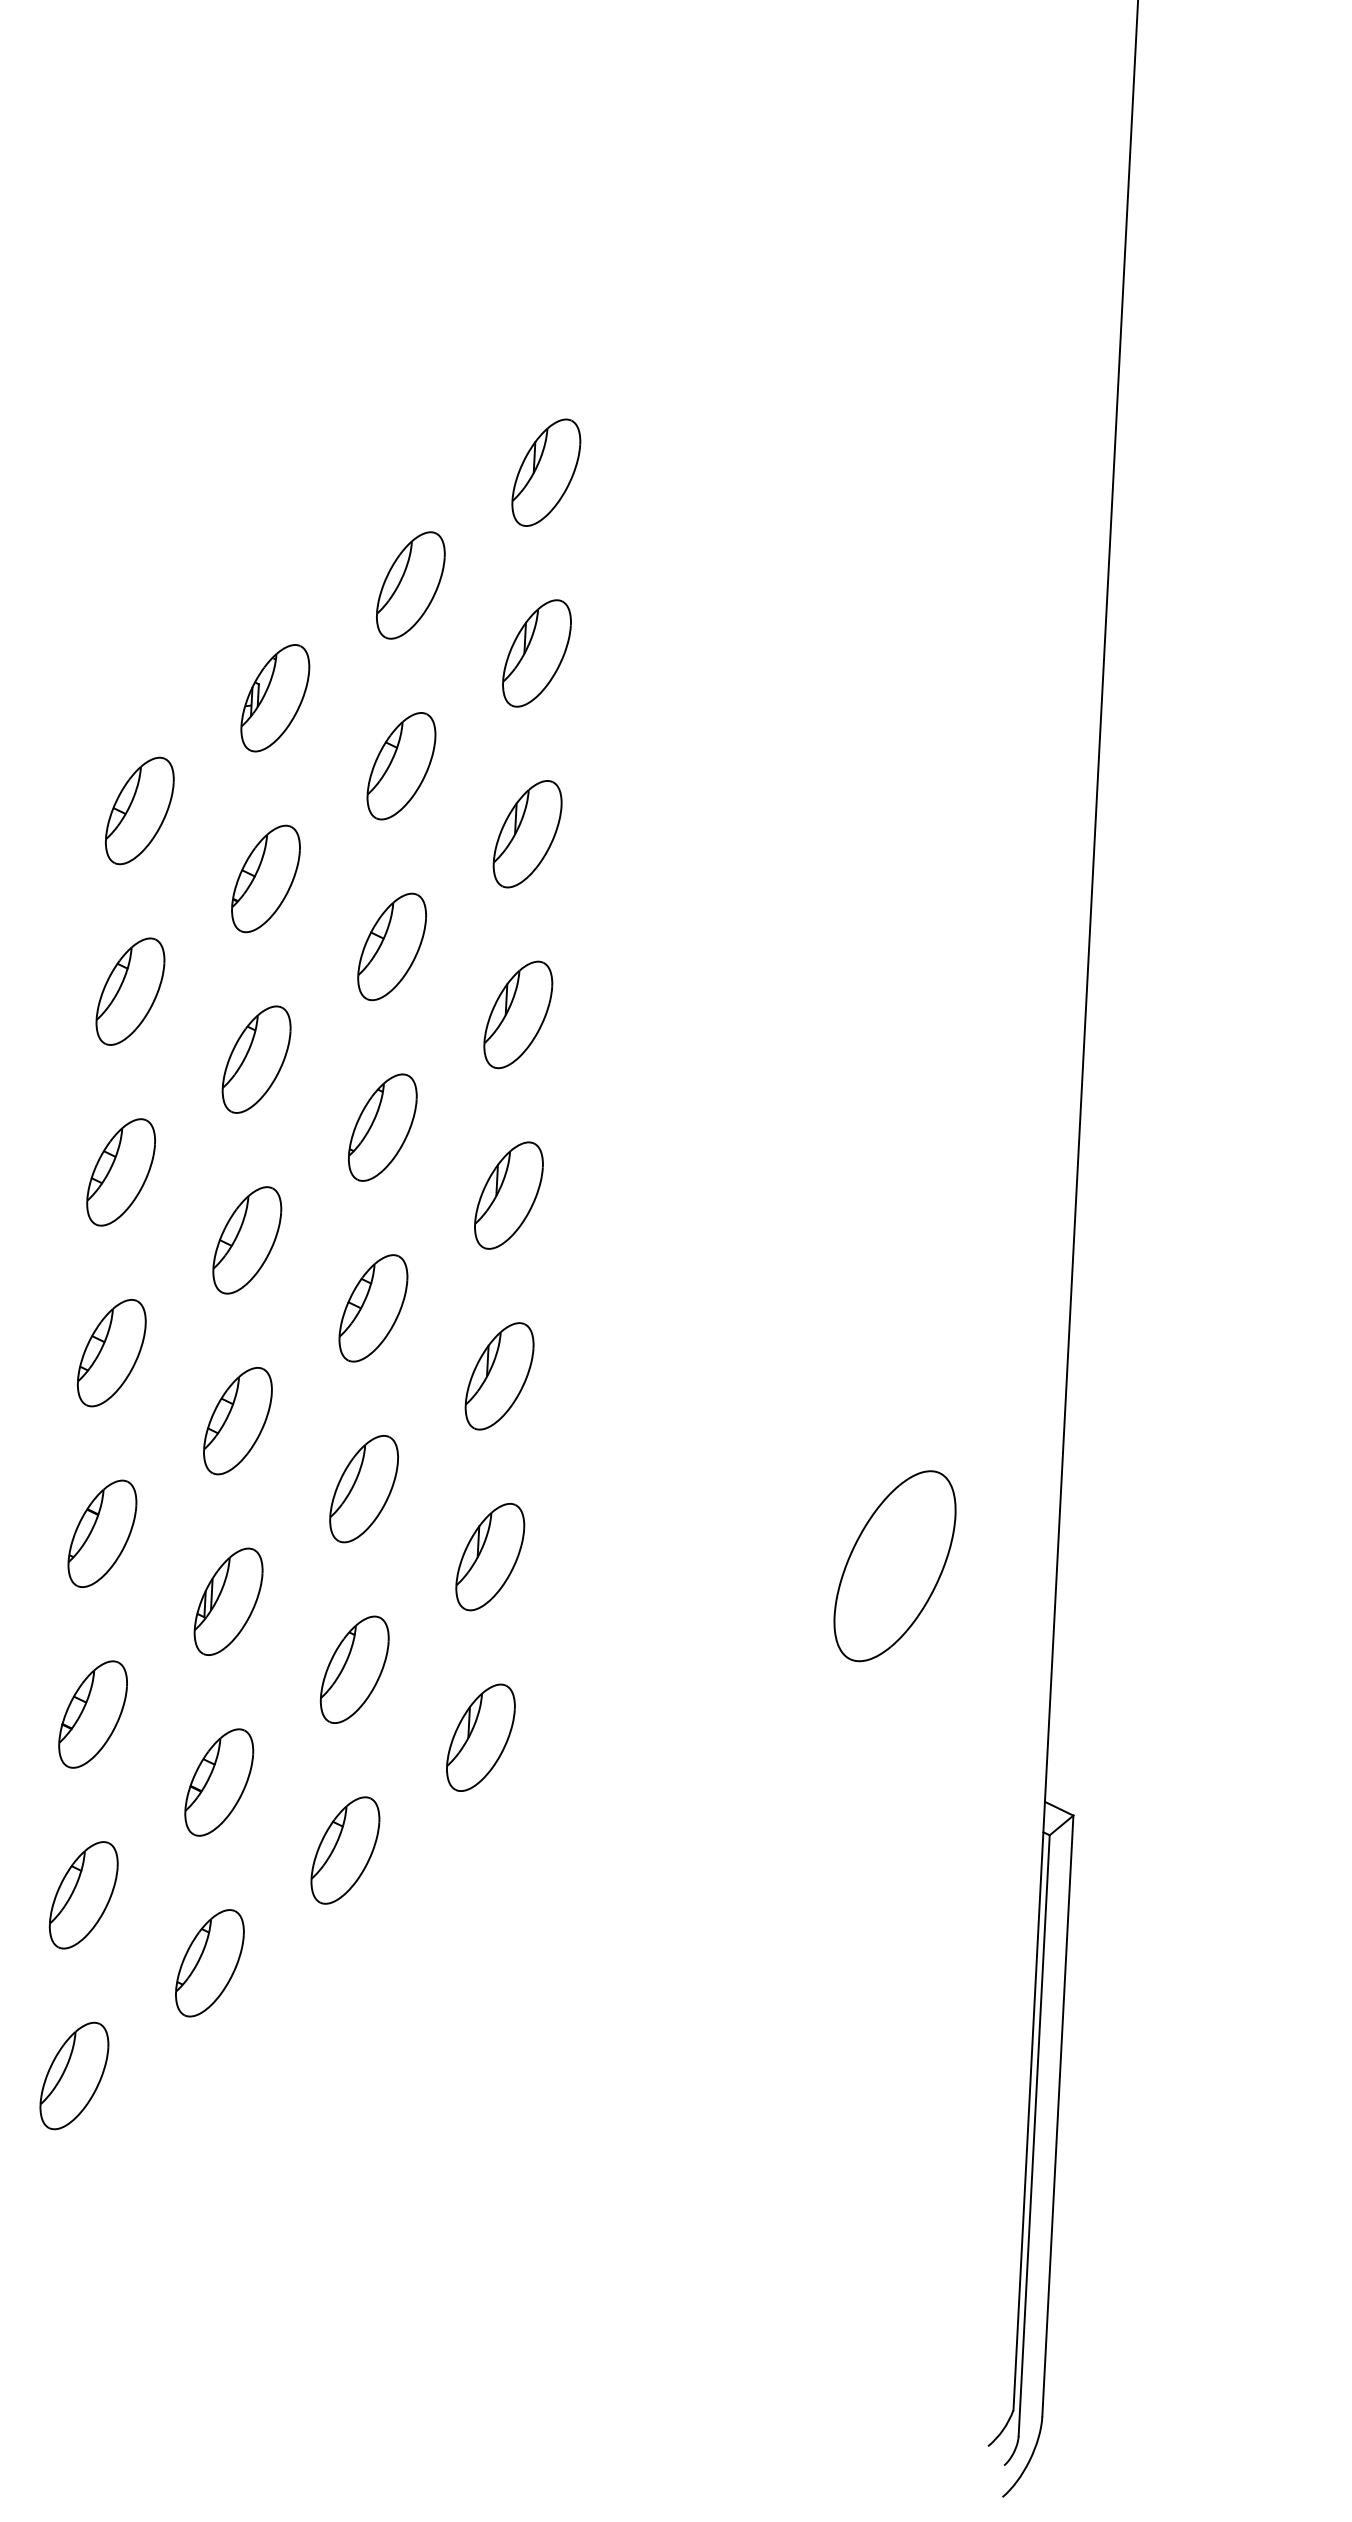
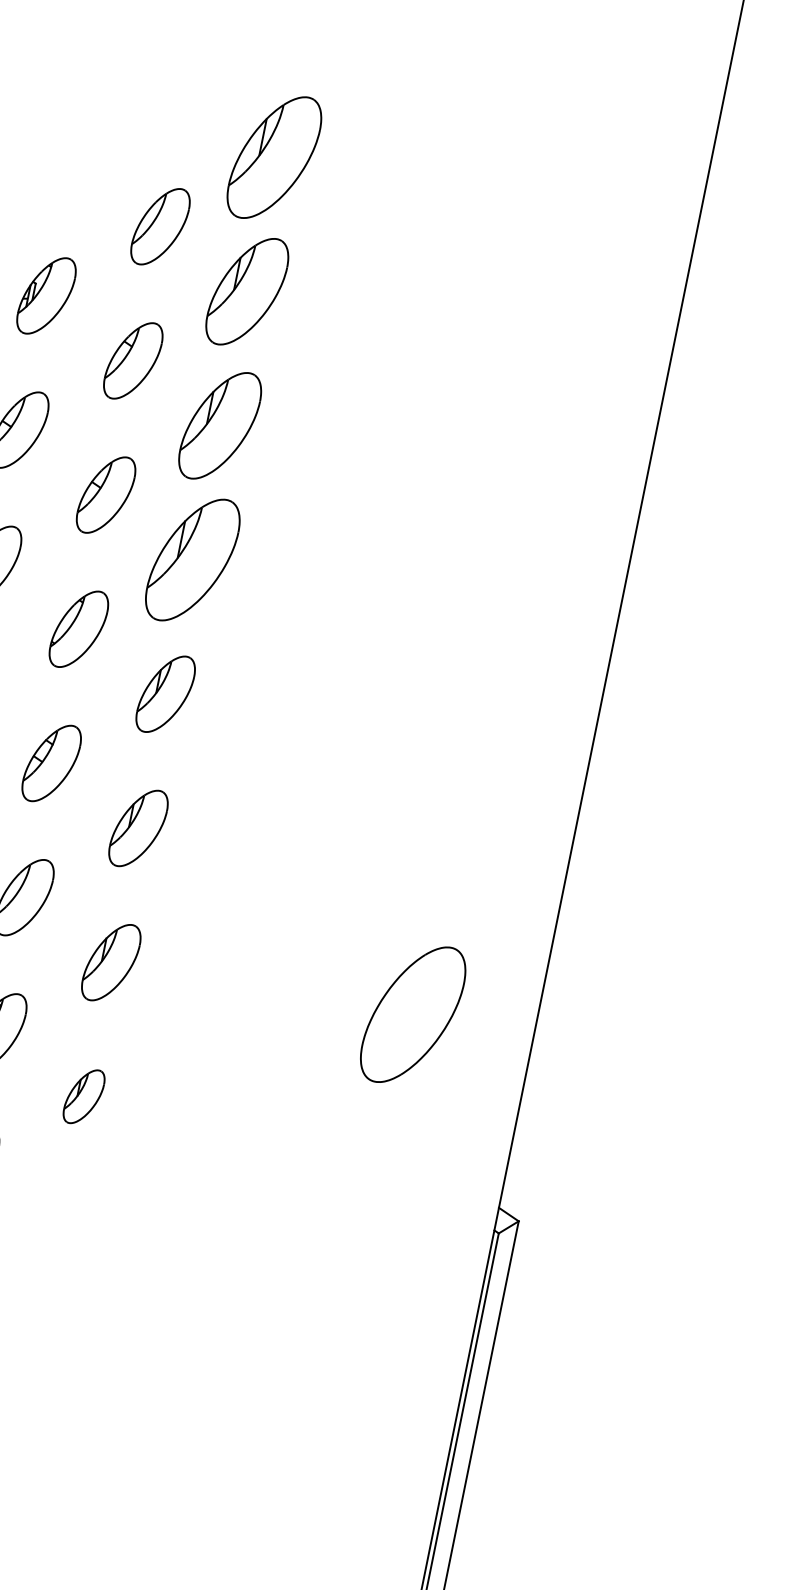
part: (546, 472) -> (274, 157), size x1.6
part: (536, 653) -> (246, 291), size x1.4
part: (527, 834) -> (219, 426), size x1.4
part: (518, 1014) -> (193, 559), size x1.6
part: (480, 1737) -> (83, 1096), size x0.7

